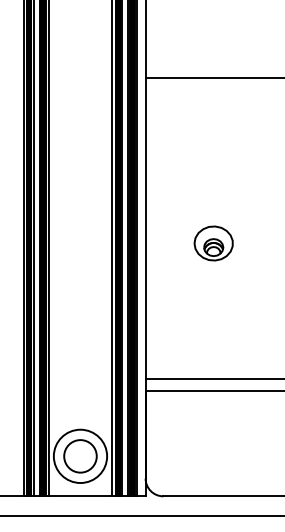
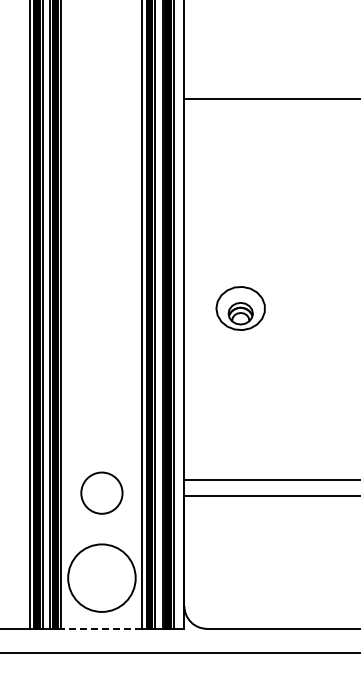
part: (213, 243) -> (240, 308), moved
circle: (80, 455) -> (101, 492), moved
line: (80, 496) -> (101, 628), solid -> dashed

